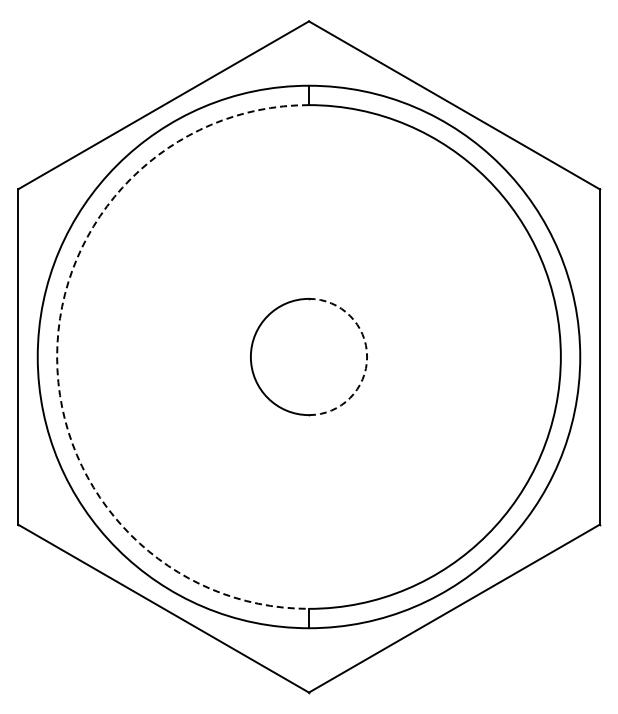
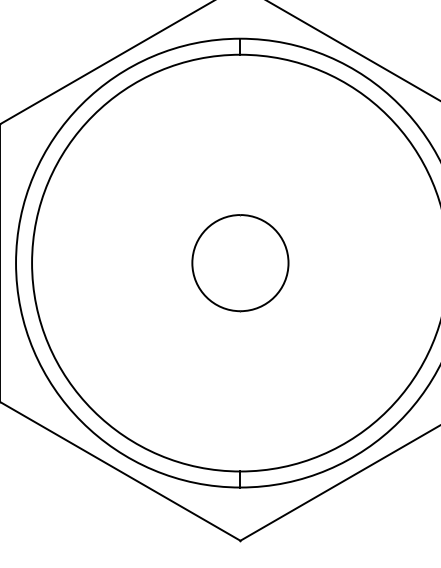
arc: (57, 356) -> (32, 262), dashed -> solid
arc: (367, 356) -> (288, 262), dashed -> solid

